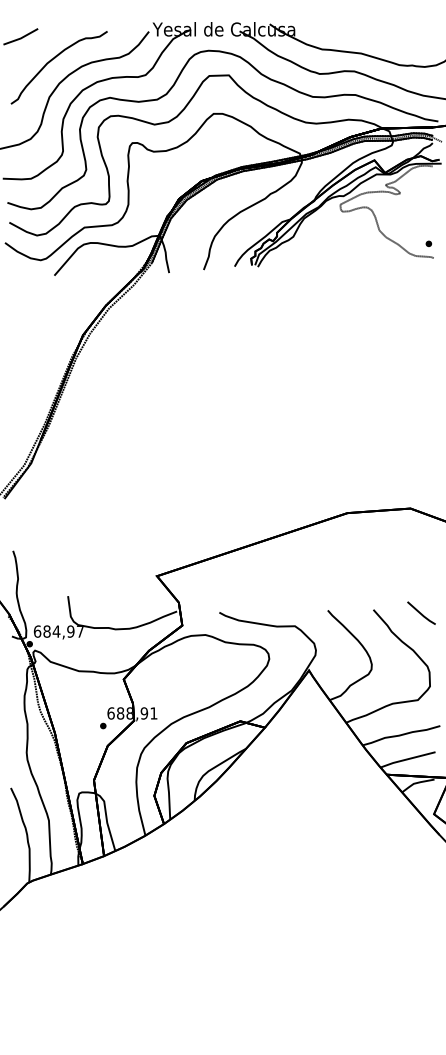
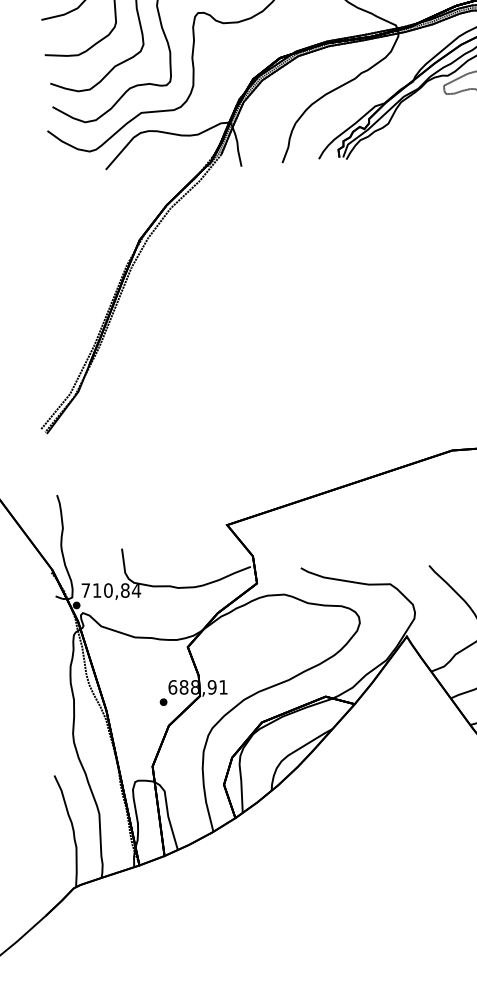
text: (58, 631) -> (110, 590), 684,97 -> 710,84

